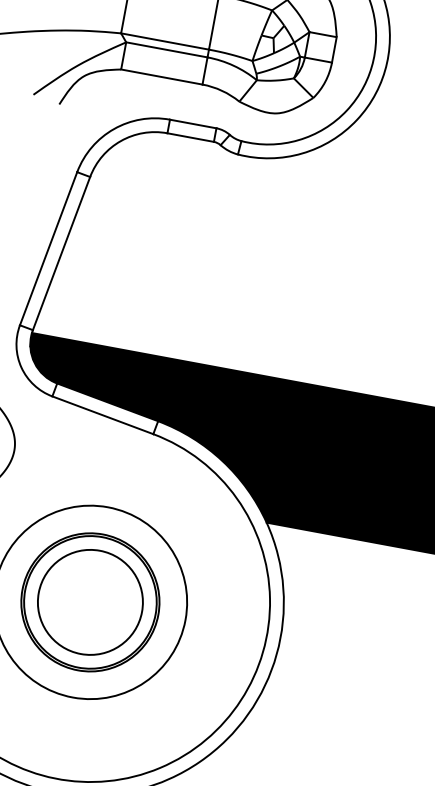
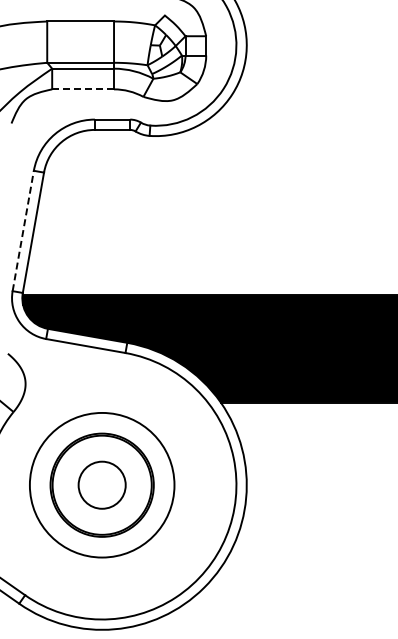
line: (162, 77) -> (83, 89), solid -> dashed
line: (49, 248) -> (23, 230), solid -> dashed
circle: (89, 602) -> (101, 485), size x0.6

